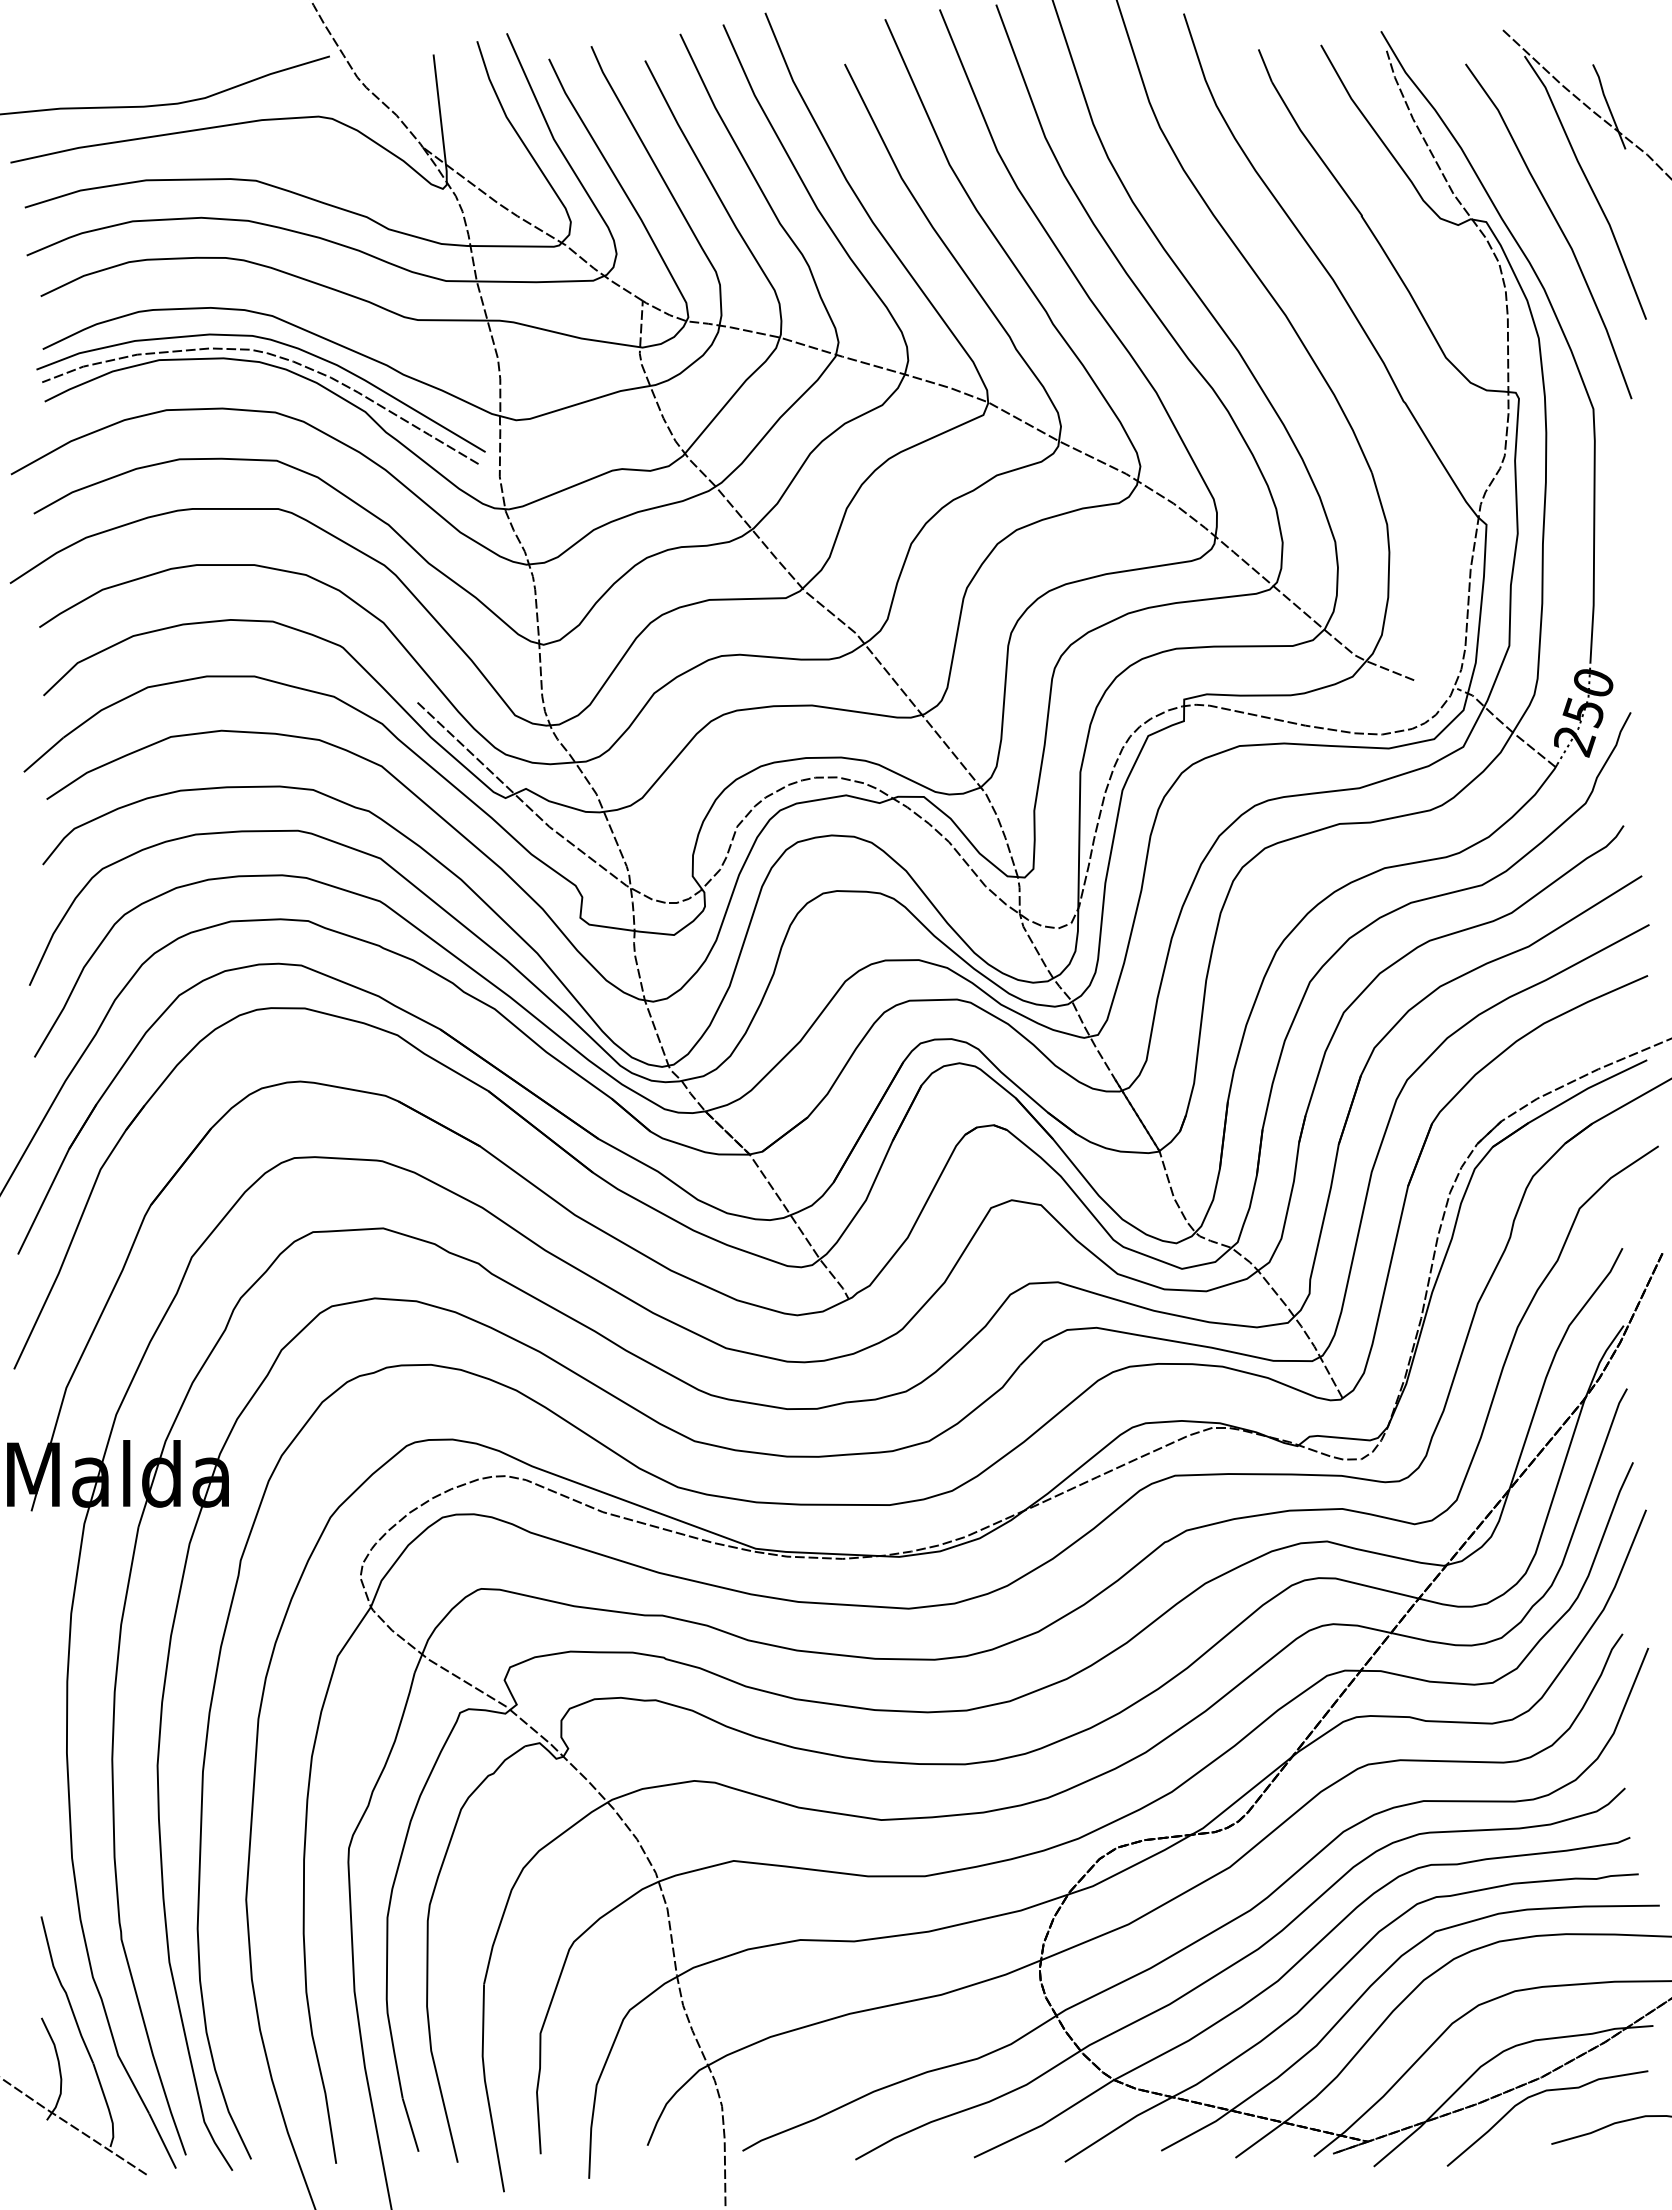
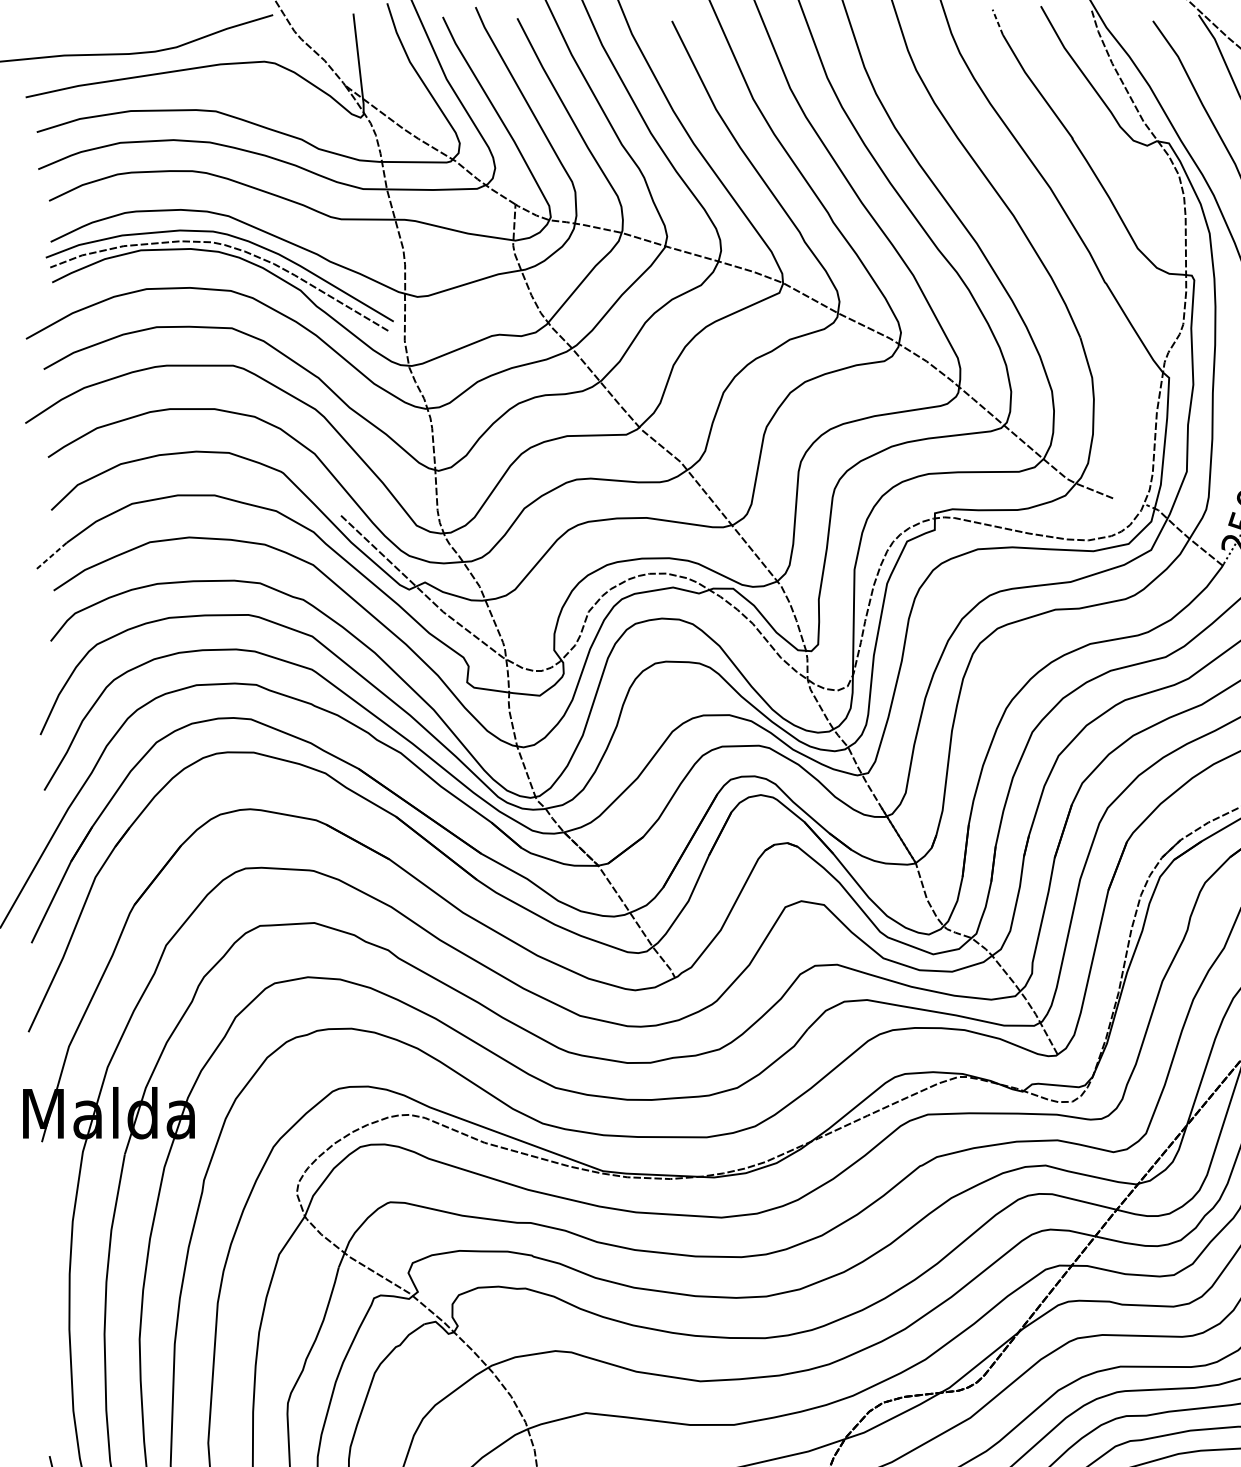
line: (1265, 65) -> (997, 22), solid -> dashed
line: (43, 755) -> (51, 556), solid -> dashed

